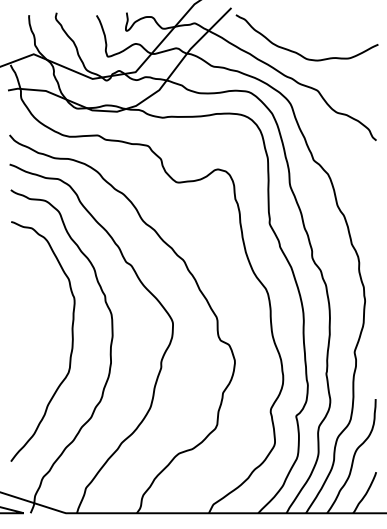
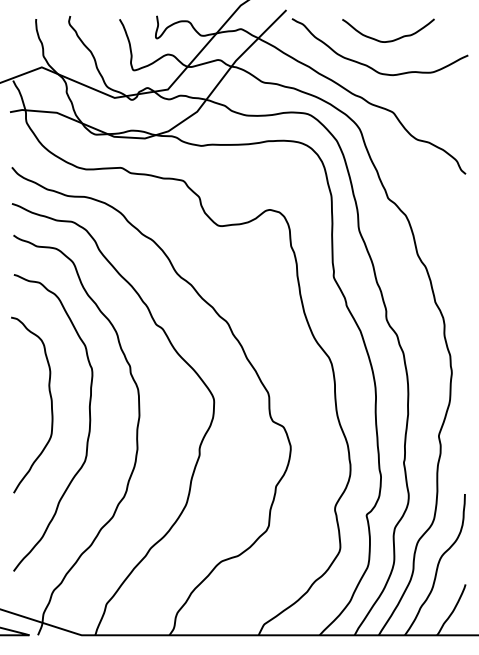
curve: (313, 32) -> (388, 40), added
curve: (40, 324) -> (50, 401), added

